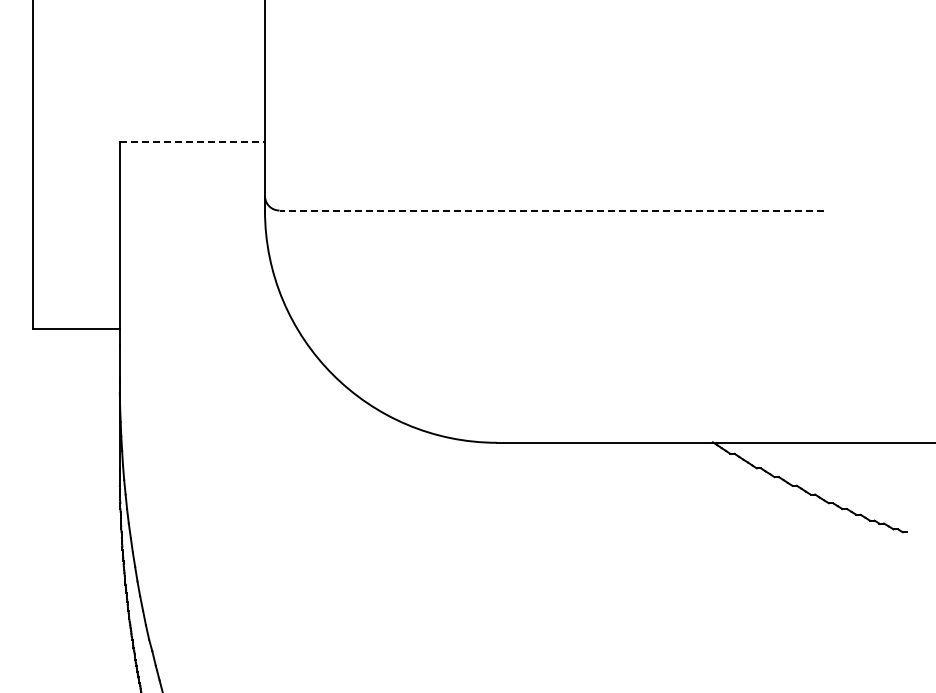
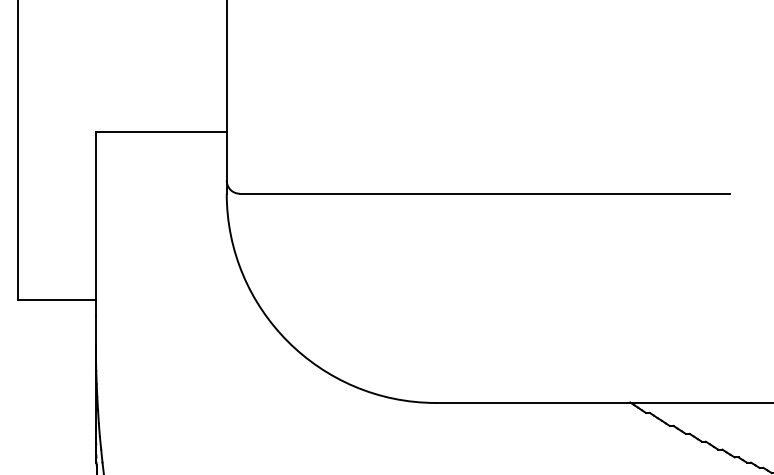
line: (192, 142) -> (161, 132), dashed -> solid
line: (551, 210) -> (484, 193), dashed -> solid

